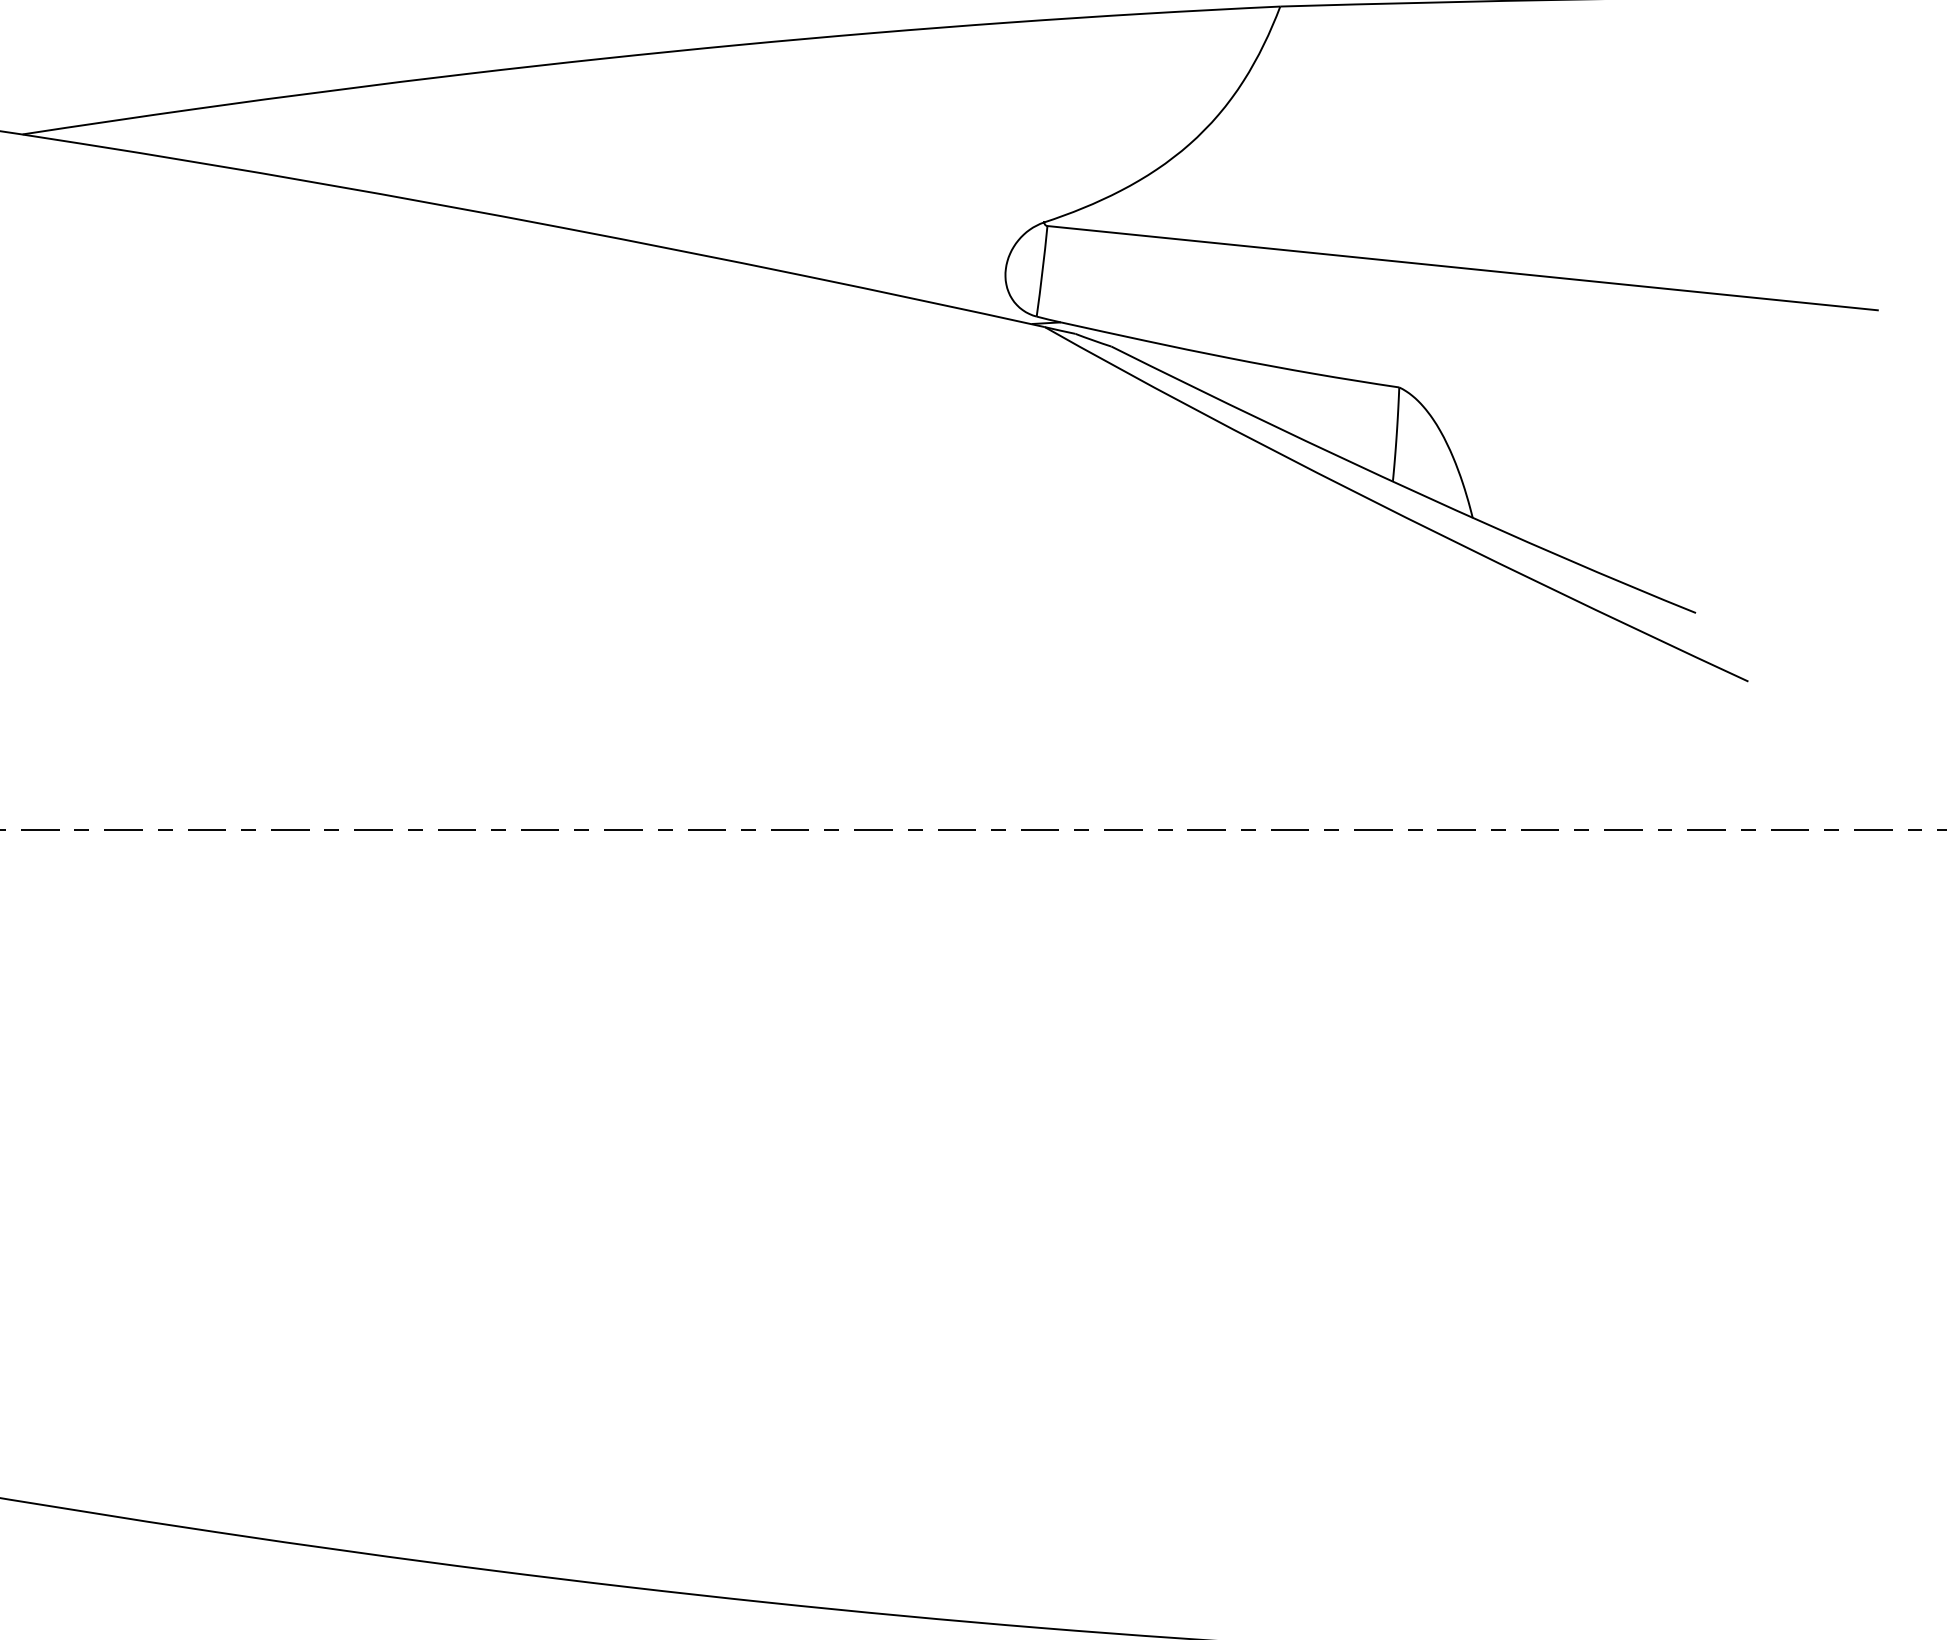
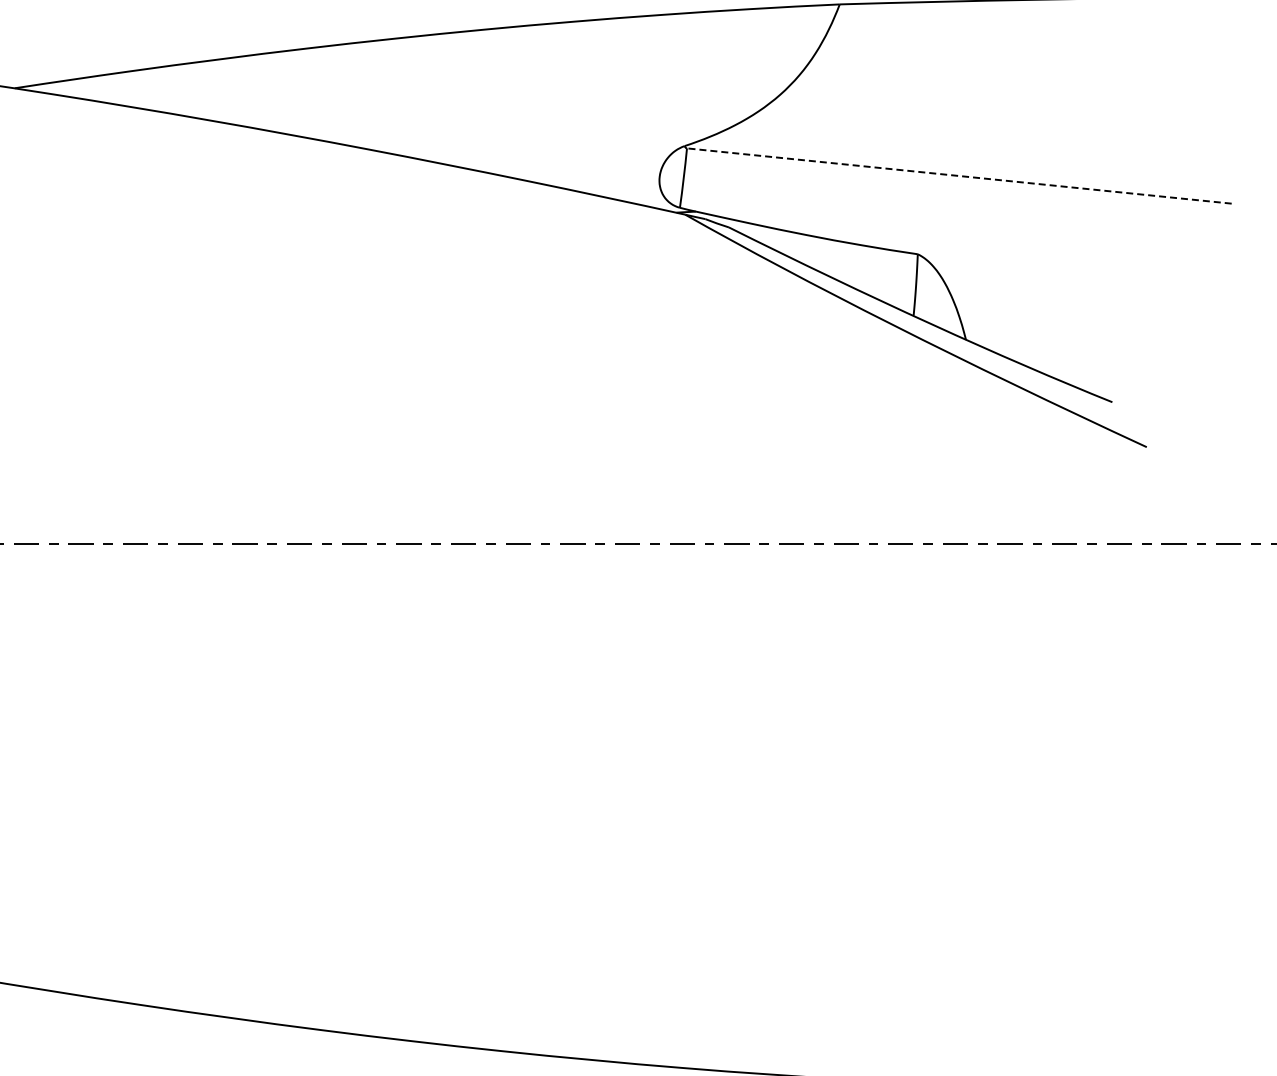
line: (1462, 268) -> (959, 176), solid -> dashed

